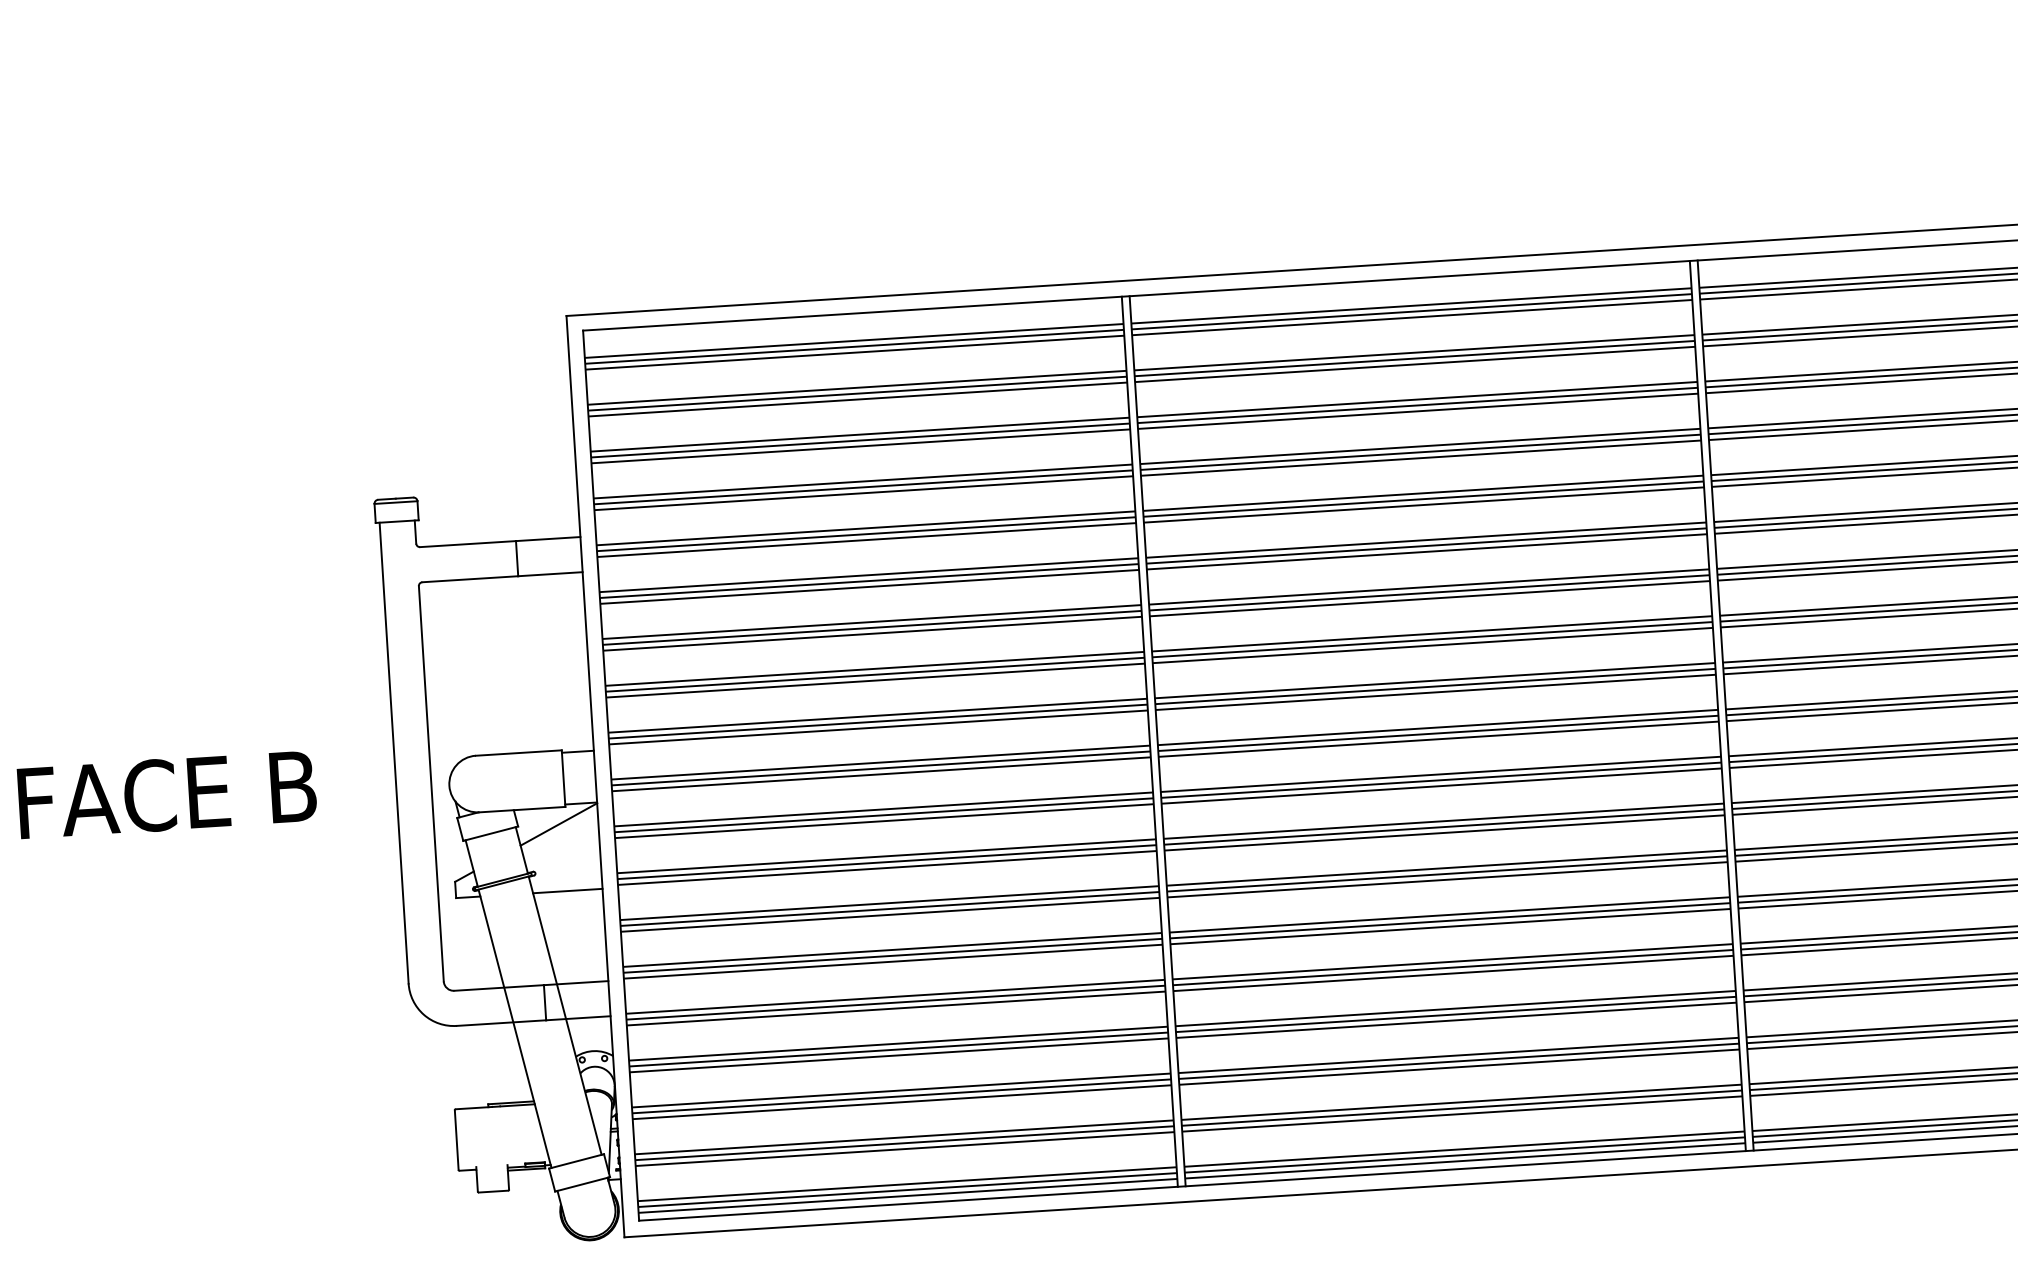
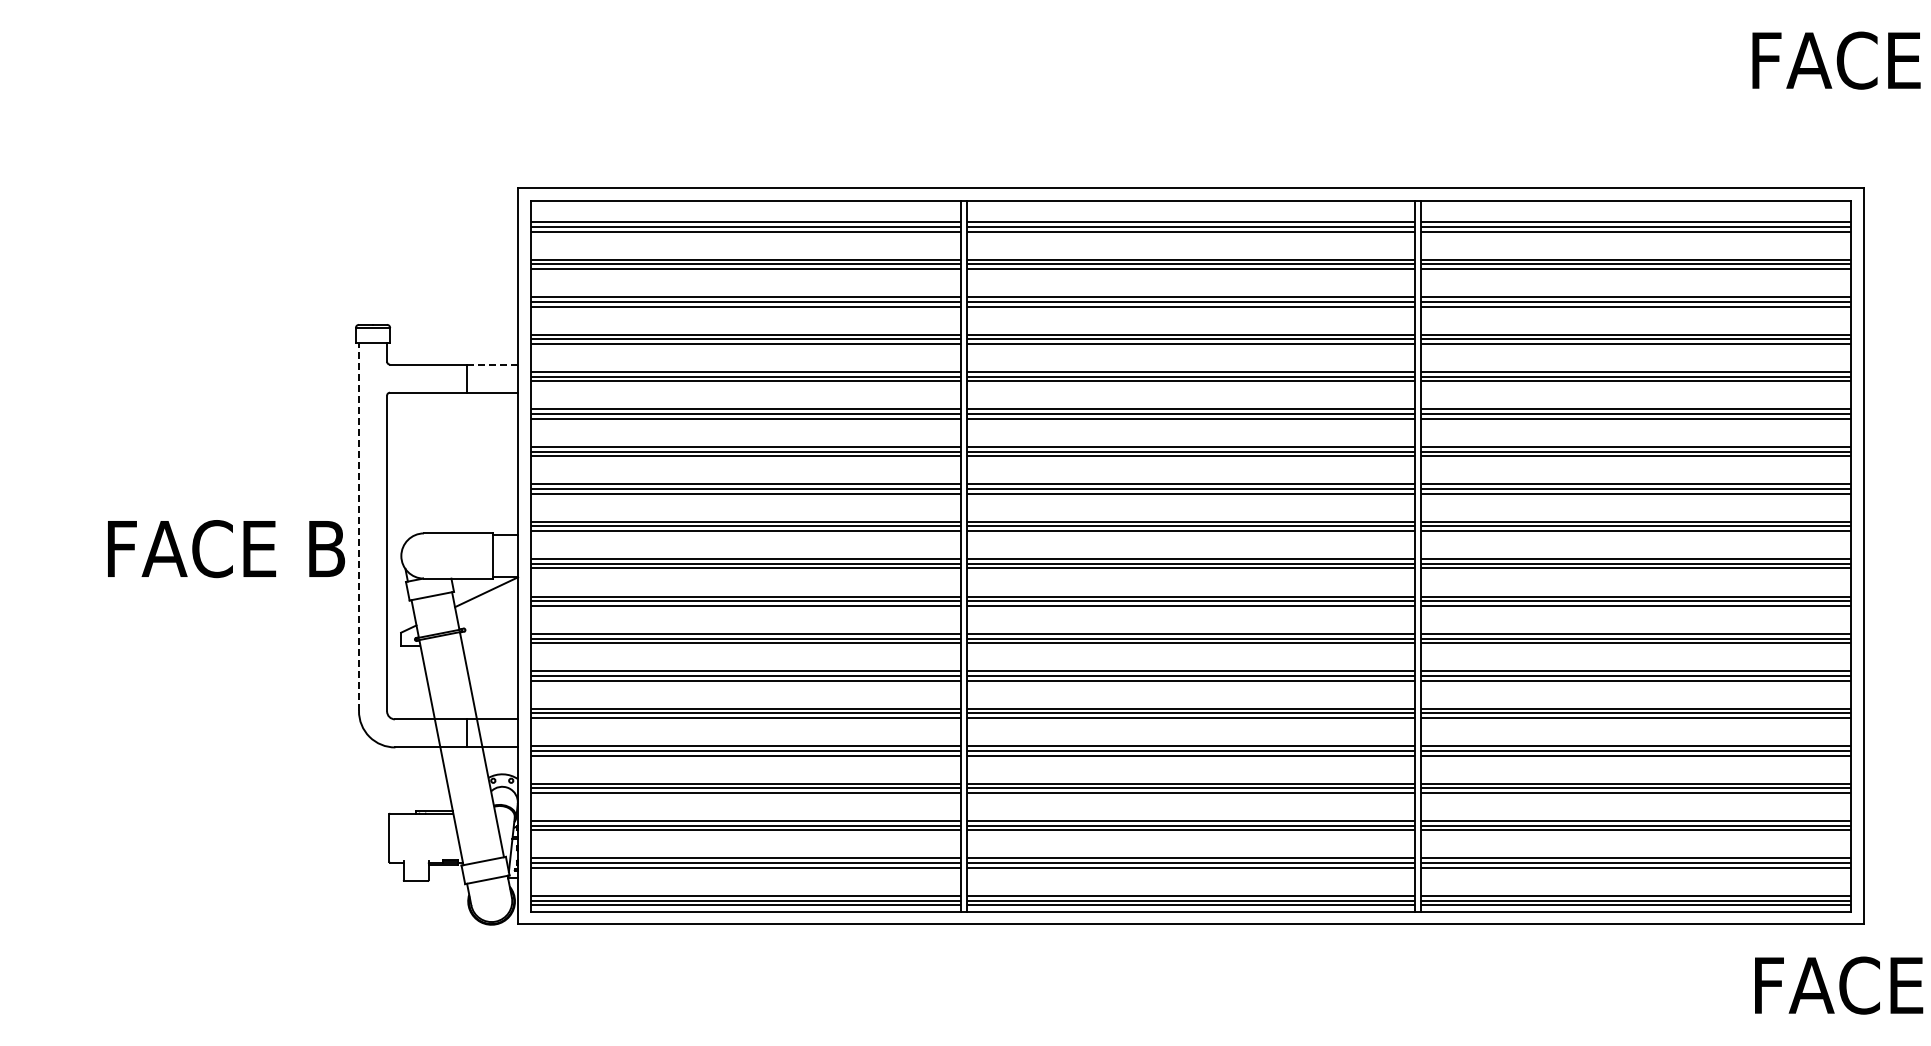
line: (548, 538) -> (492, 364), solid -> dashed
line: (394, 752) -> (359, 526), solid -> dashed
text: (167, 795) -> (226, 549), moved
line: (568, 890) -> (490, 645), removed

